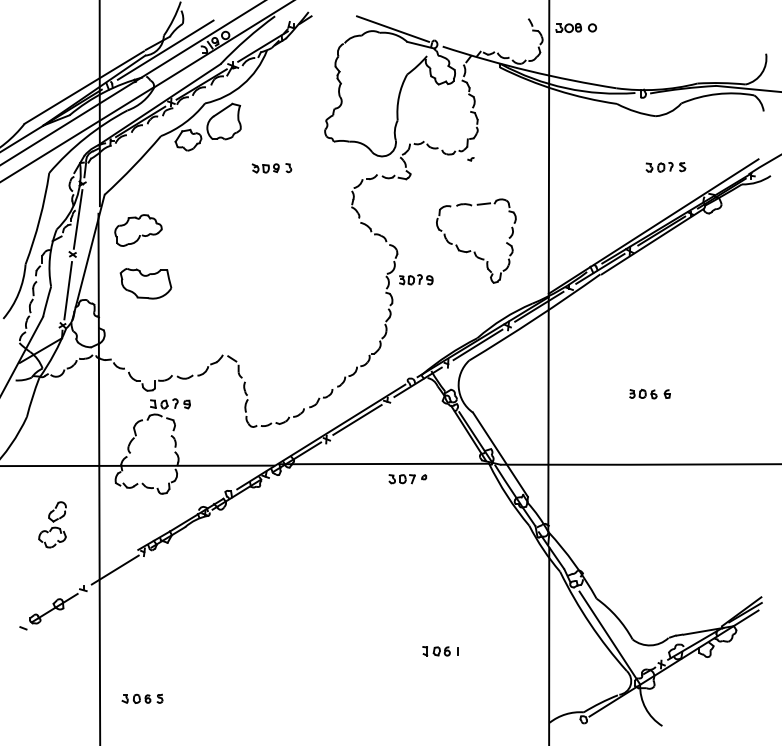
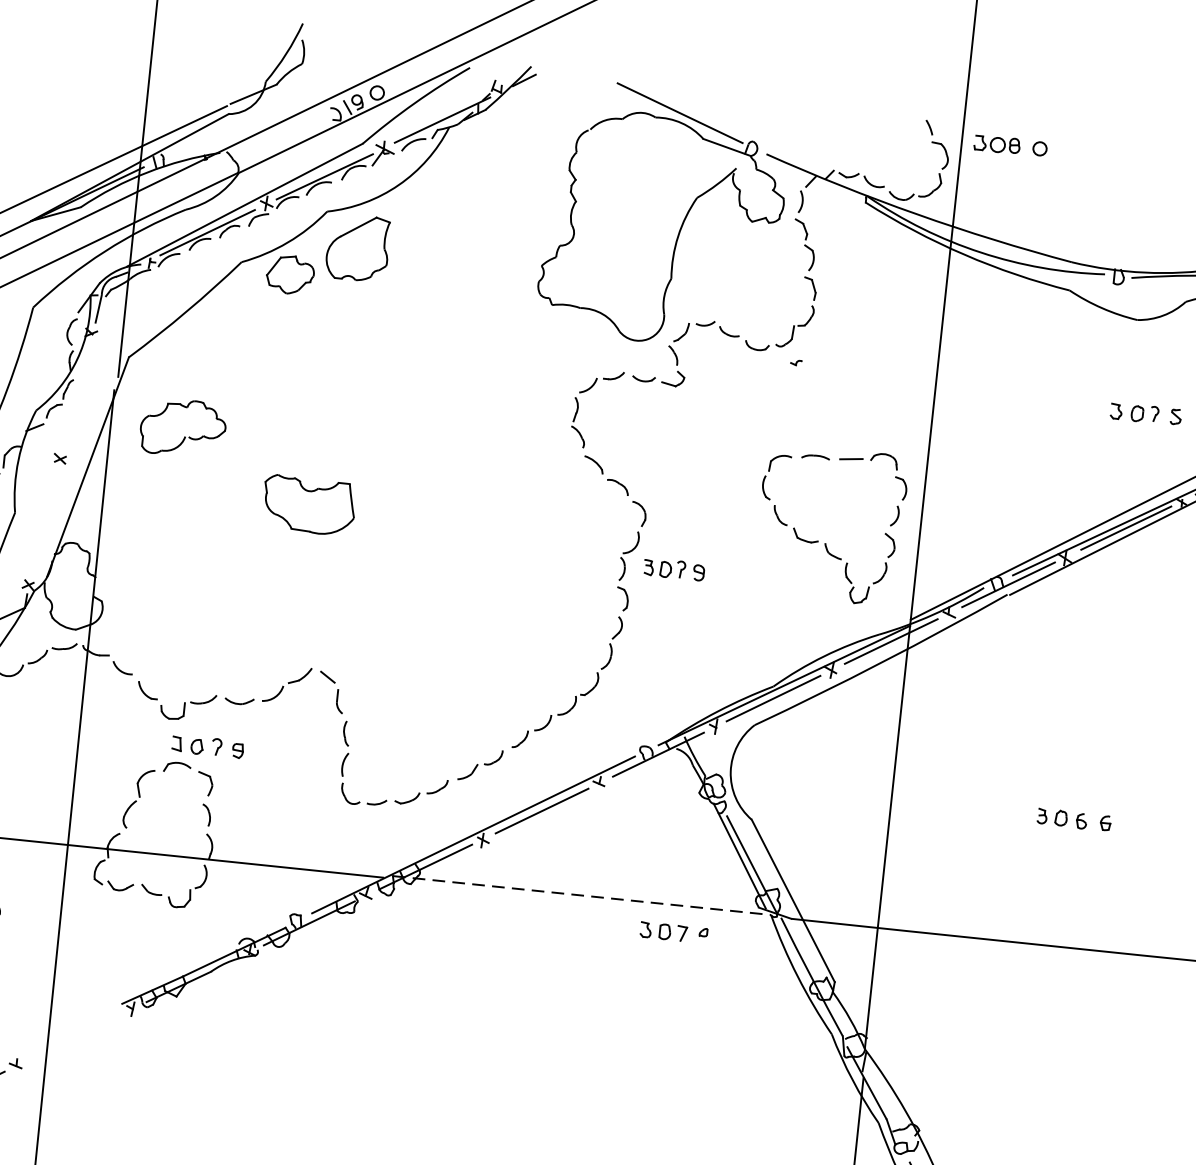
line: (165, 49) -> (266, 106), removed
part: (271, 168) -> (434, 341), removed
line: (77, 219) -> (75, 396), removed
part: (475, 251) -> (827, 543), moved
part: (145, 283) -> (308, 504), moved
line: (67, 290) -> (43, 522), removed
line: (384, 464) -> (582, 896), solid -> dashed
part: (407, 479) -> (673, 933), moved
line: (114, 569) -> (75, 1034), removed

